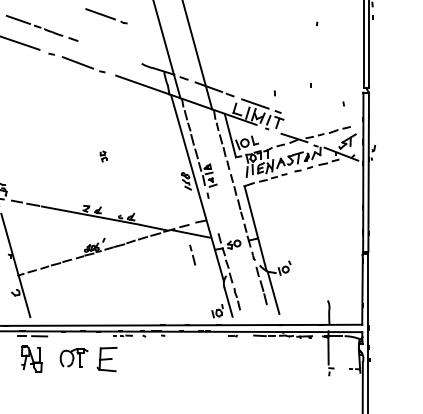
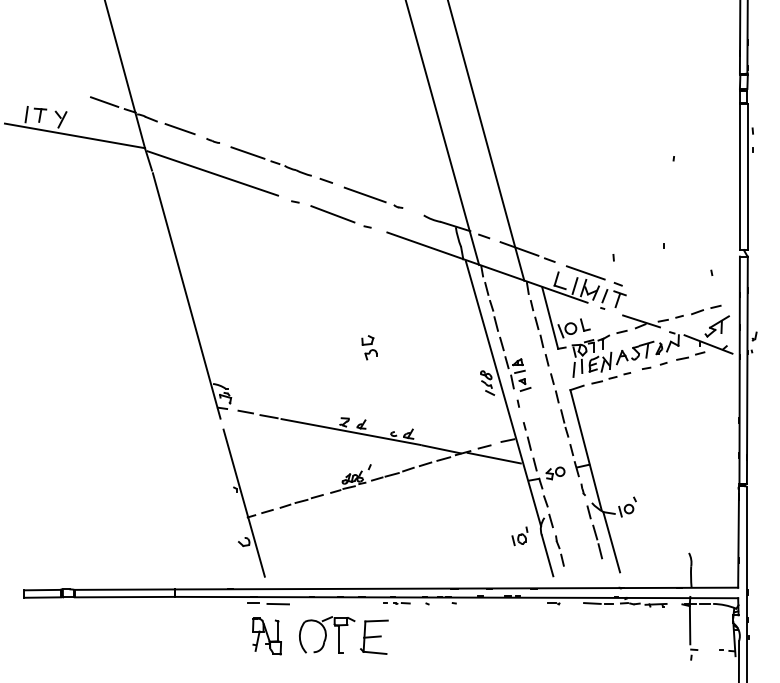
part: (106, 16) -> (373, 197), moved
part: (103, 156) -> (369, 347), size x1.67
part: (192, 255) -> (526, 436), moved
part: (217, 311) -> (519, 536), moved
part: (74, 357) -> (327, 634), size x1.43

